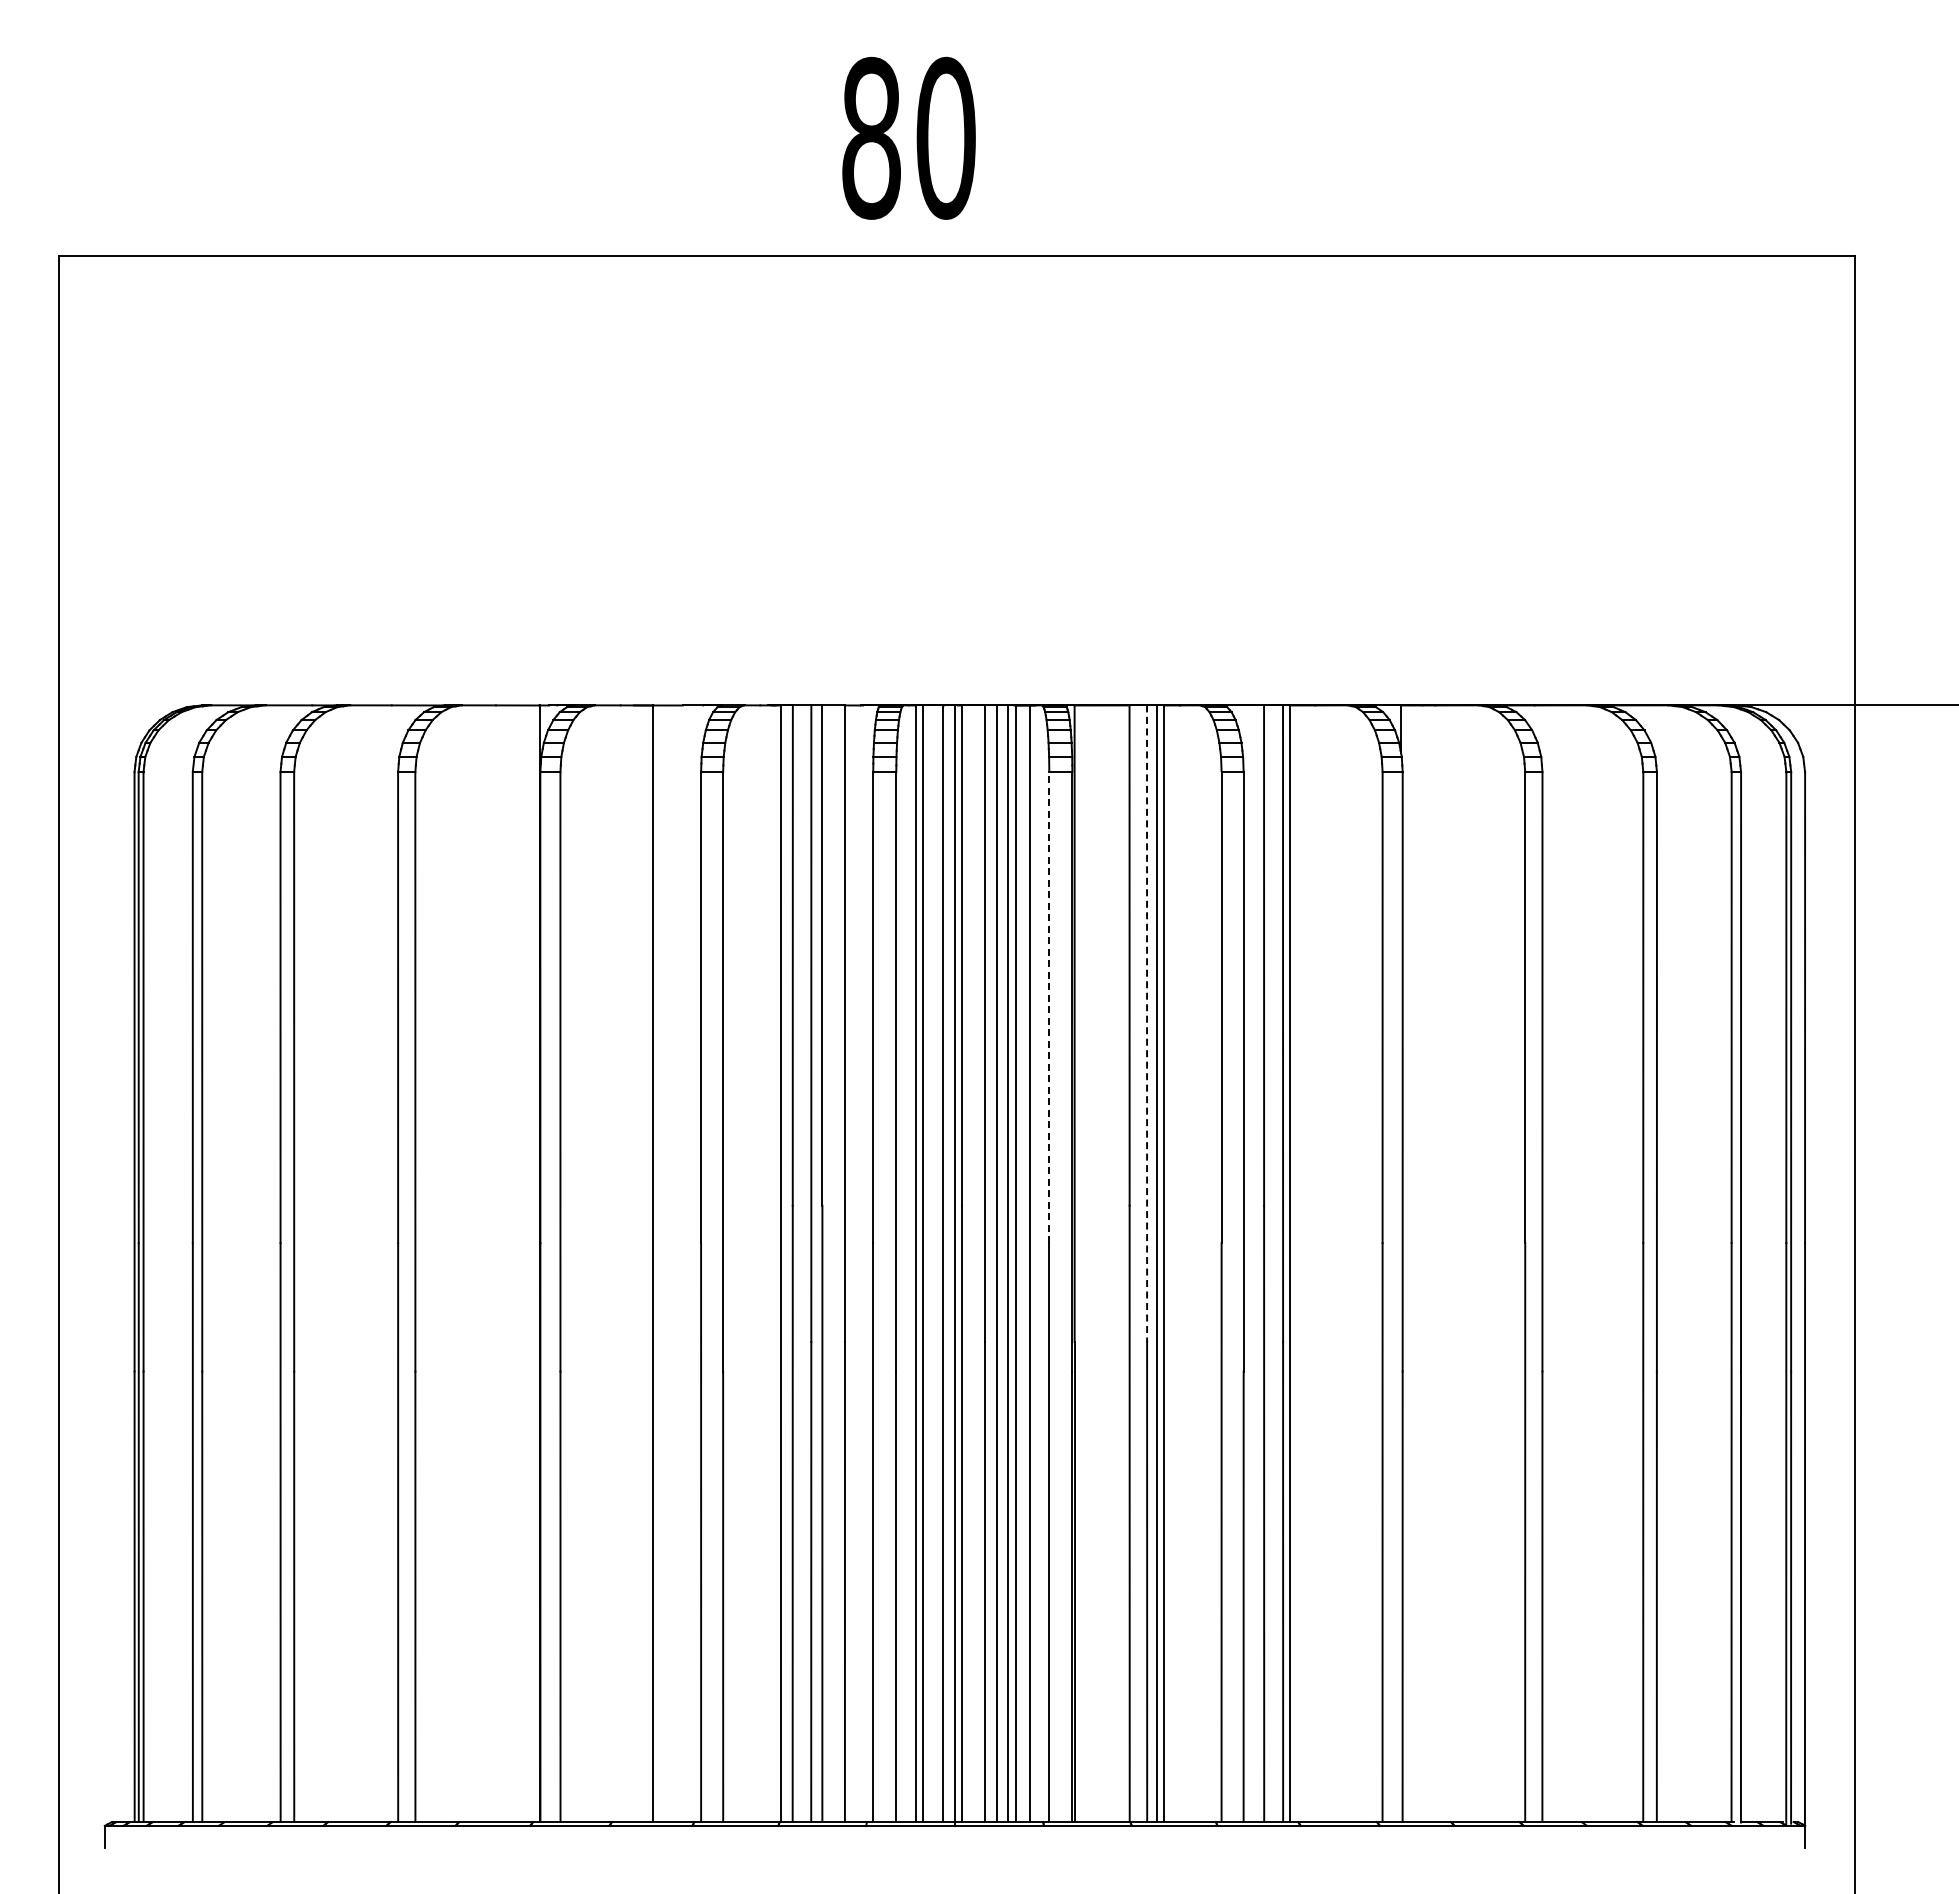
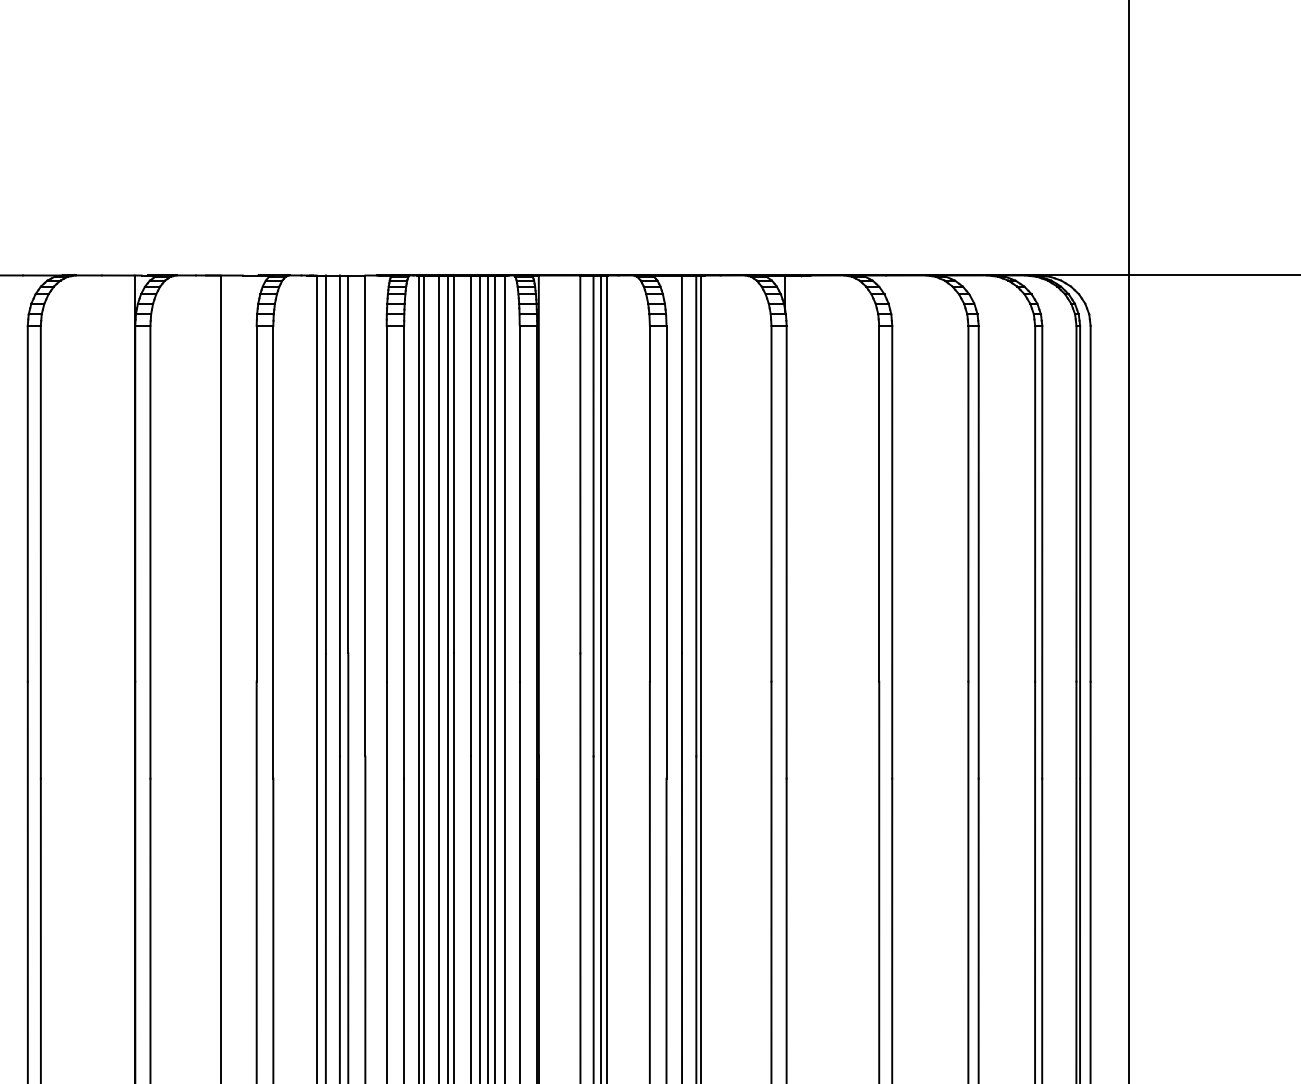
line: (1049, 1007) -> (519, 503), dashed -> solid
line: (1147, 1024) -> (593, 516), dashed -> solid

